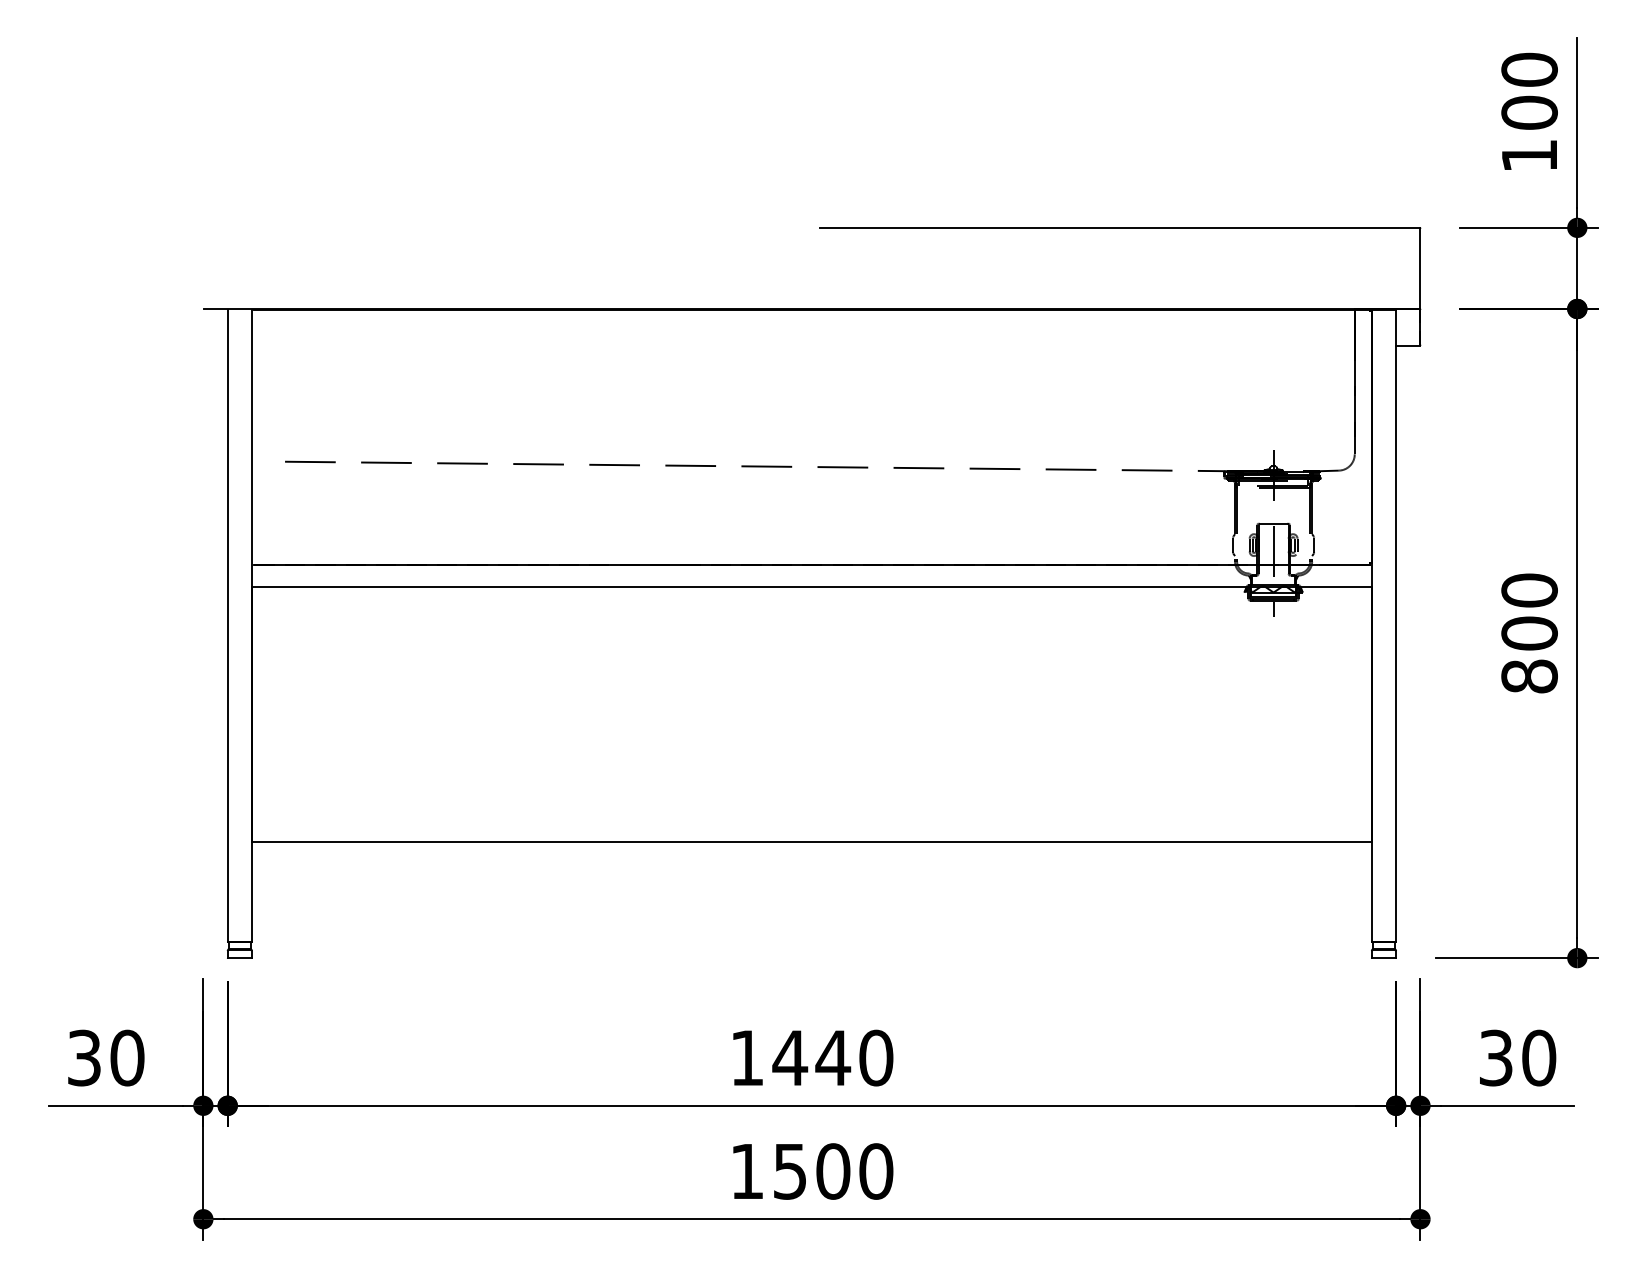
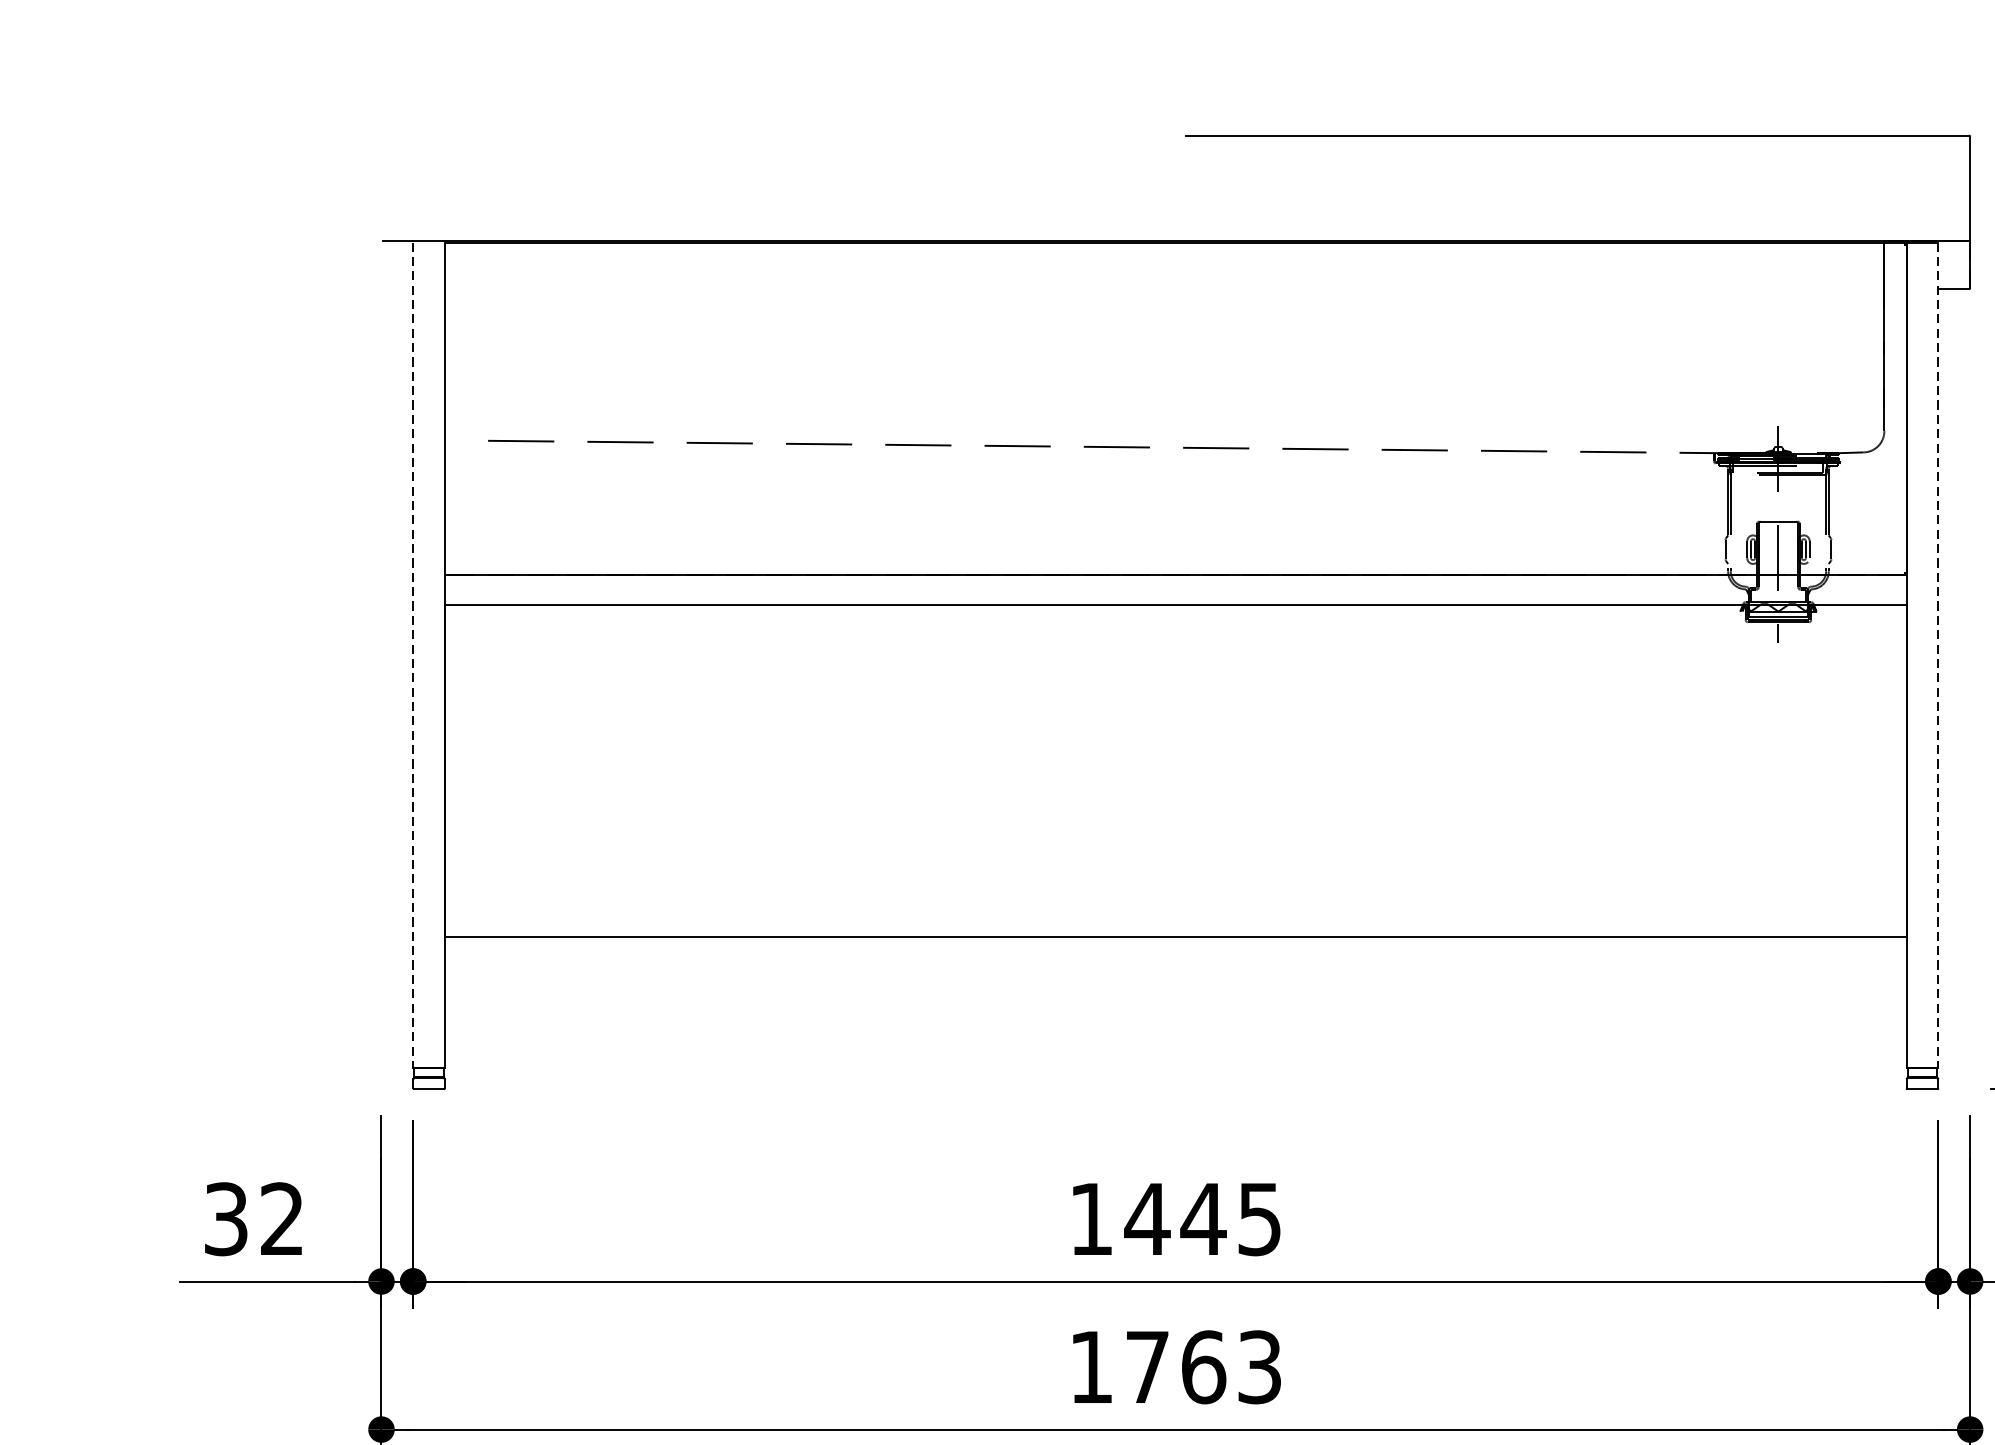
line: (227, 626) -> (412, 655), solid -> dashed
line: (1396, 626) -> (1938, 655), solid -> dashed
text: (127, 1057) -> (282, 1218), 30 -> 32
text: (876, 1057) -> (1260, 1218), 1440 -> 1445
text: (833, 1171) -> (1203, 1367), 1500 -> 1763

